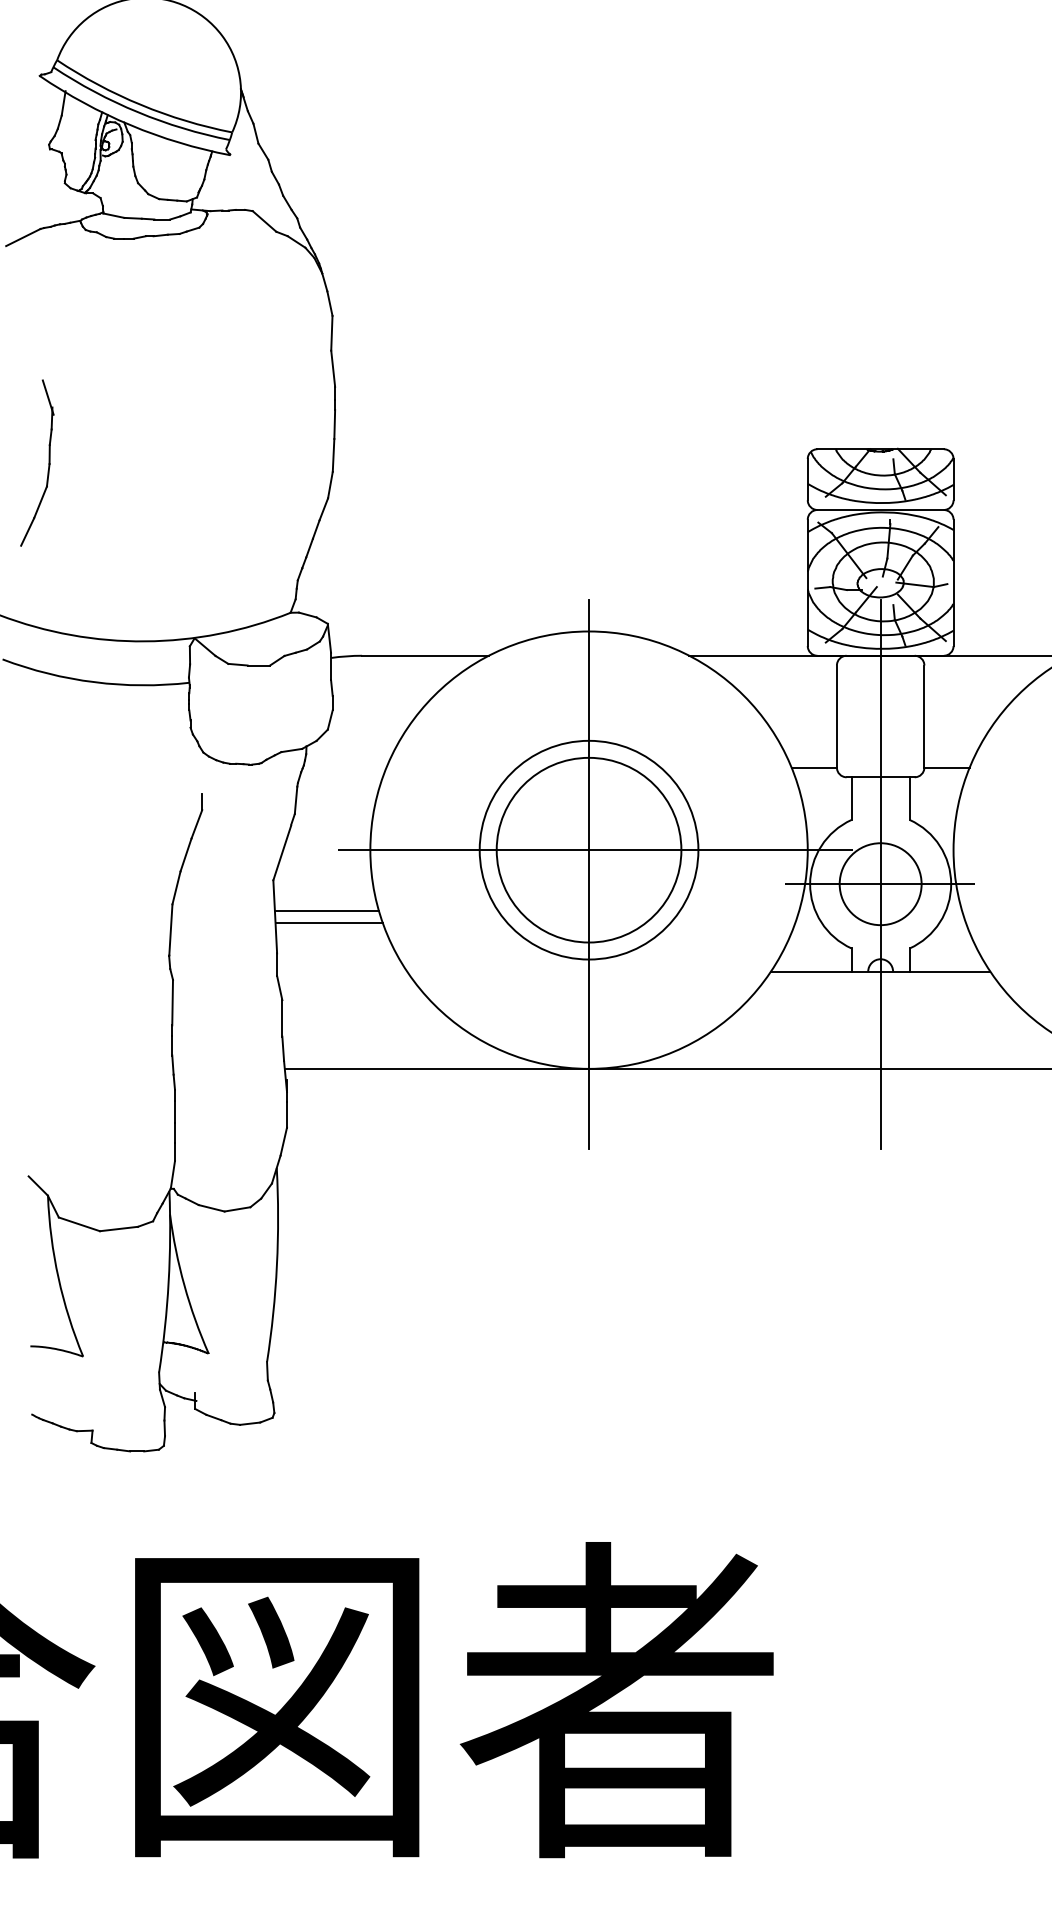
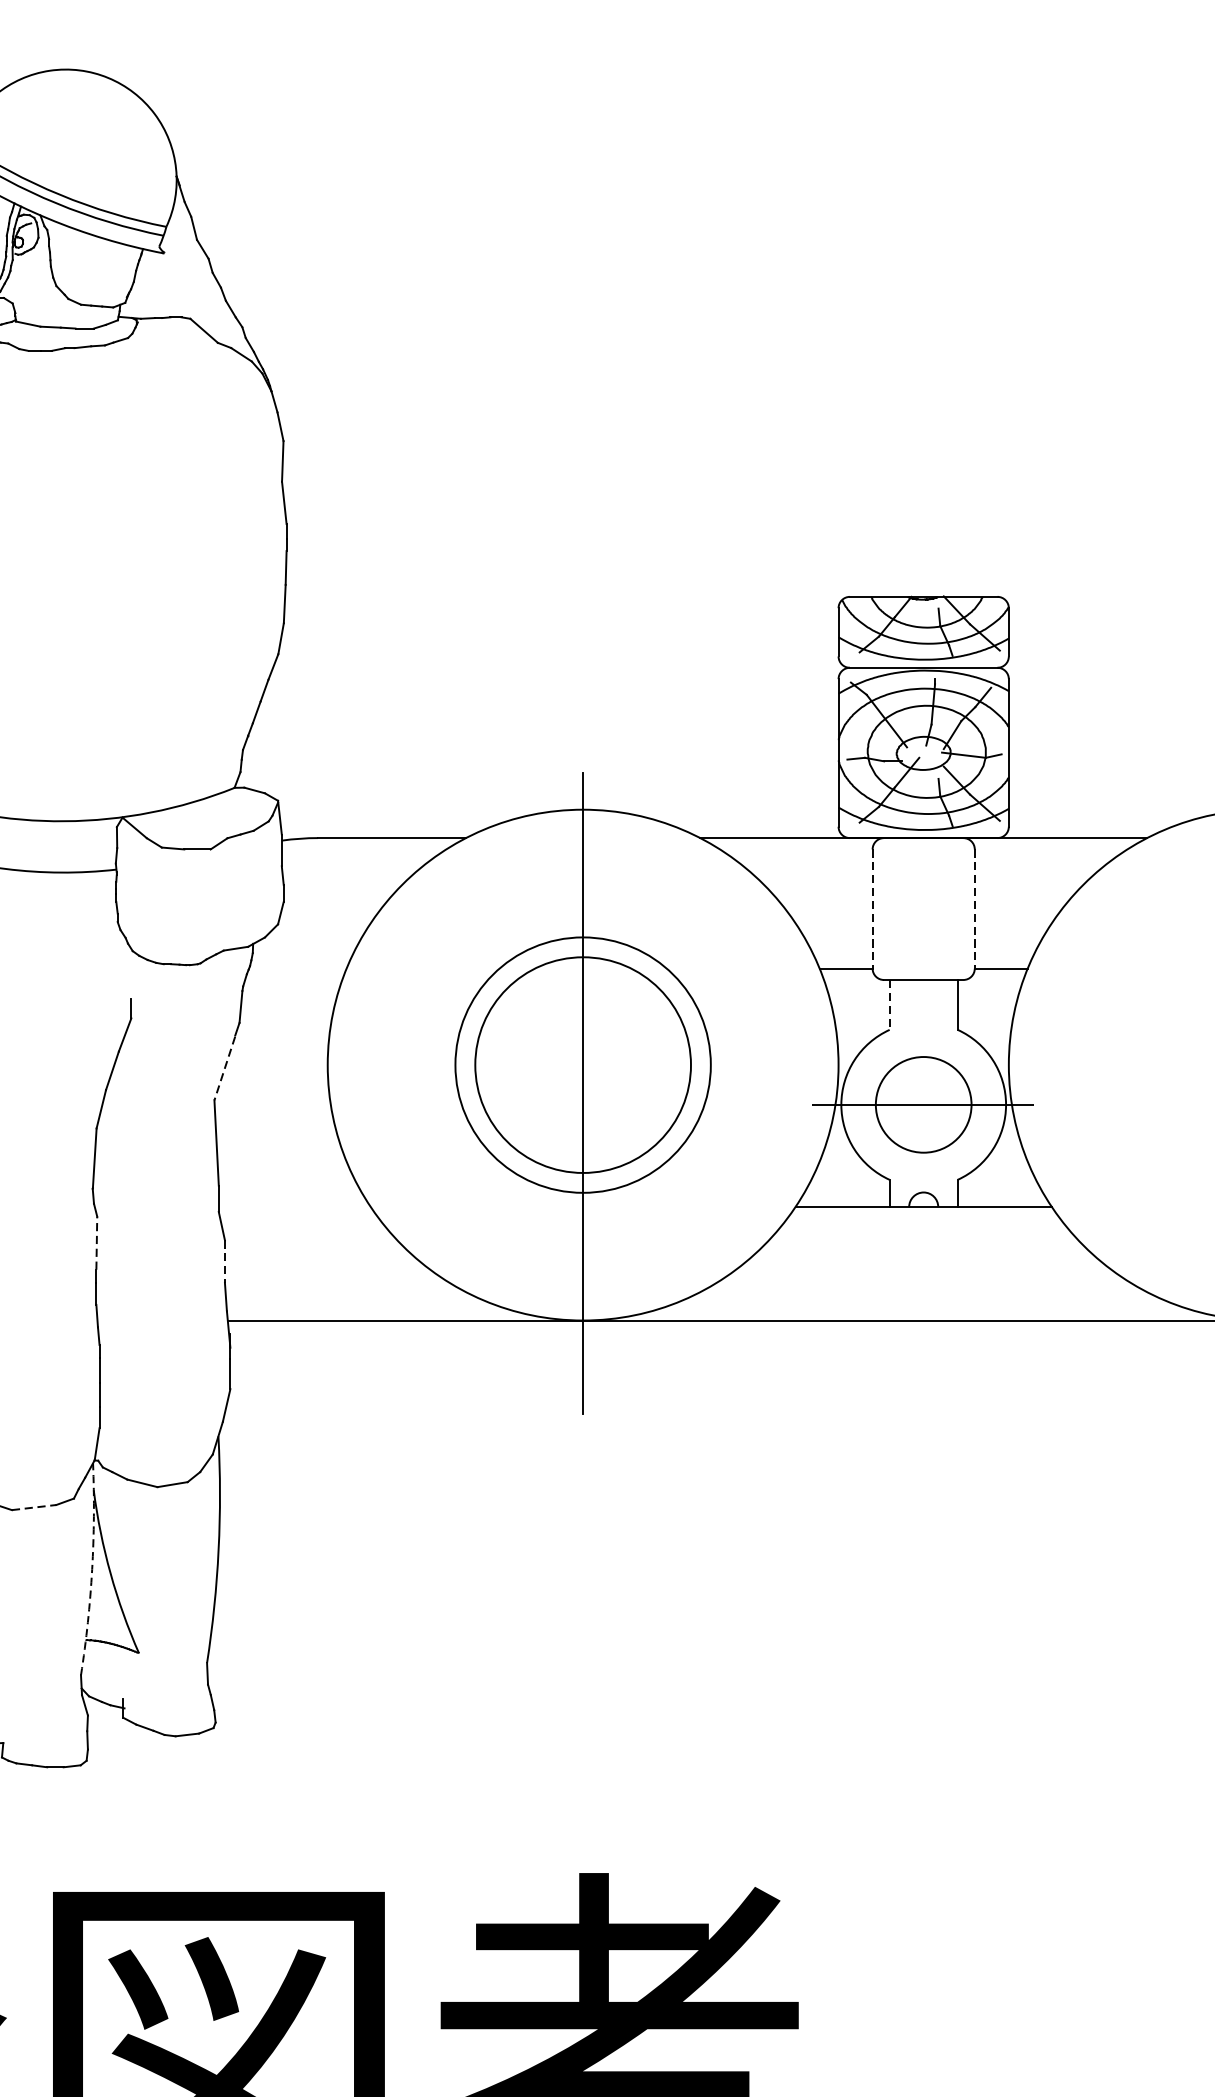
line: (836, 717) -> (872, 910), solid -> dashed
line: (924, 717) -> (974, 910), solid -> dashed
line: (851, 799) -> (889, 1005), solid -> dashed
line: (595, 850) -> (590, 1065), removed
line: (282, 853) -> (225, 1068), solid -> dashed
line: (880, 874) -> (923, 1093), removed
line: (326, 910) -> (276, 1135), removed
line: (328, 923) -> (278, 1150), removed
line: (172, 1002) -> (96, 1243), solid -> dashed
line: (282, 1018) -> (225, 1261), solid -> dashed
line: (119, 1228) -> (34, 1506), solid -> dashed
arc: (168, 1282) -> (91, 1570), solid -> dashed

